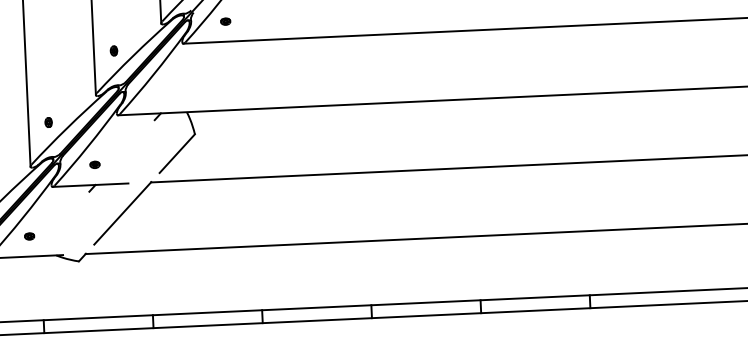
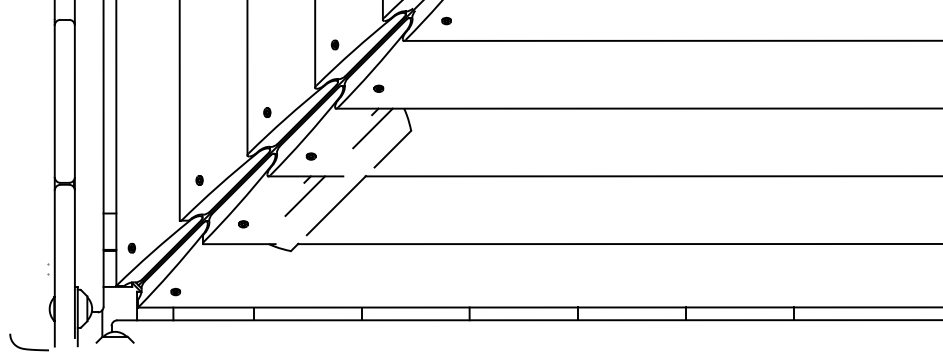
part: (159, 92) -> (378, 88), added
line: (155, 133) -> (372, 128), added
line: (91, 204) -> (305, 195), added

